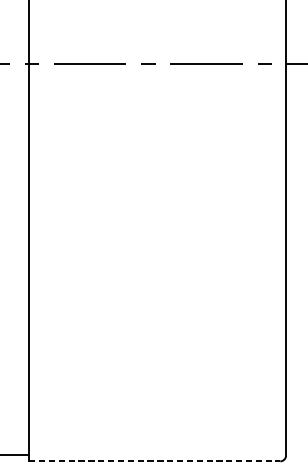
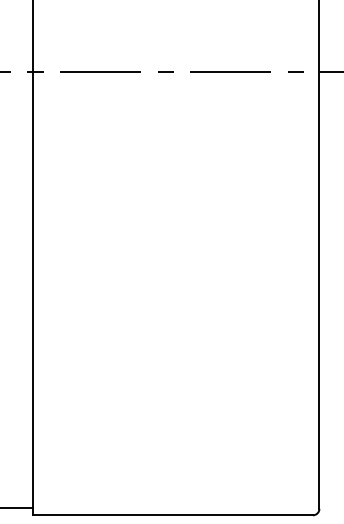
line: (155, 461) -> (173, 515), dashed -> solid

